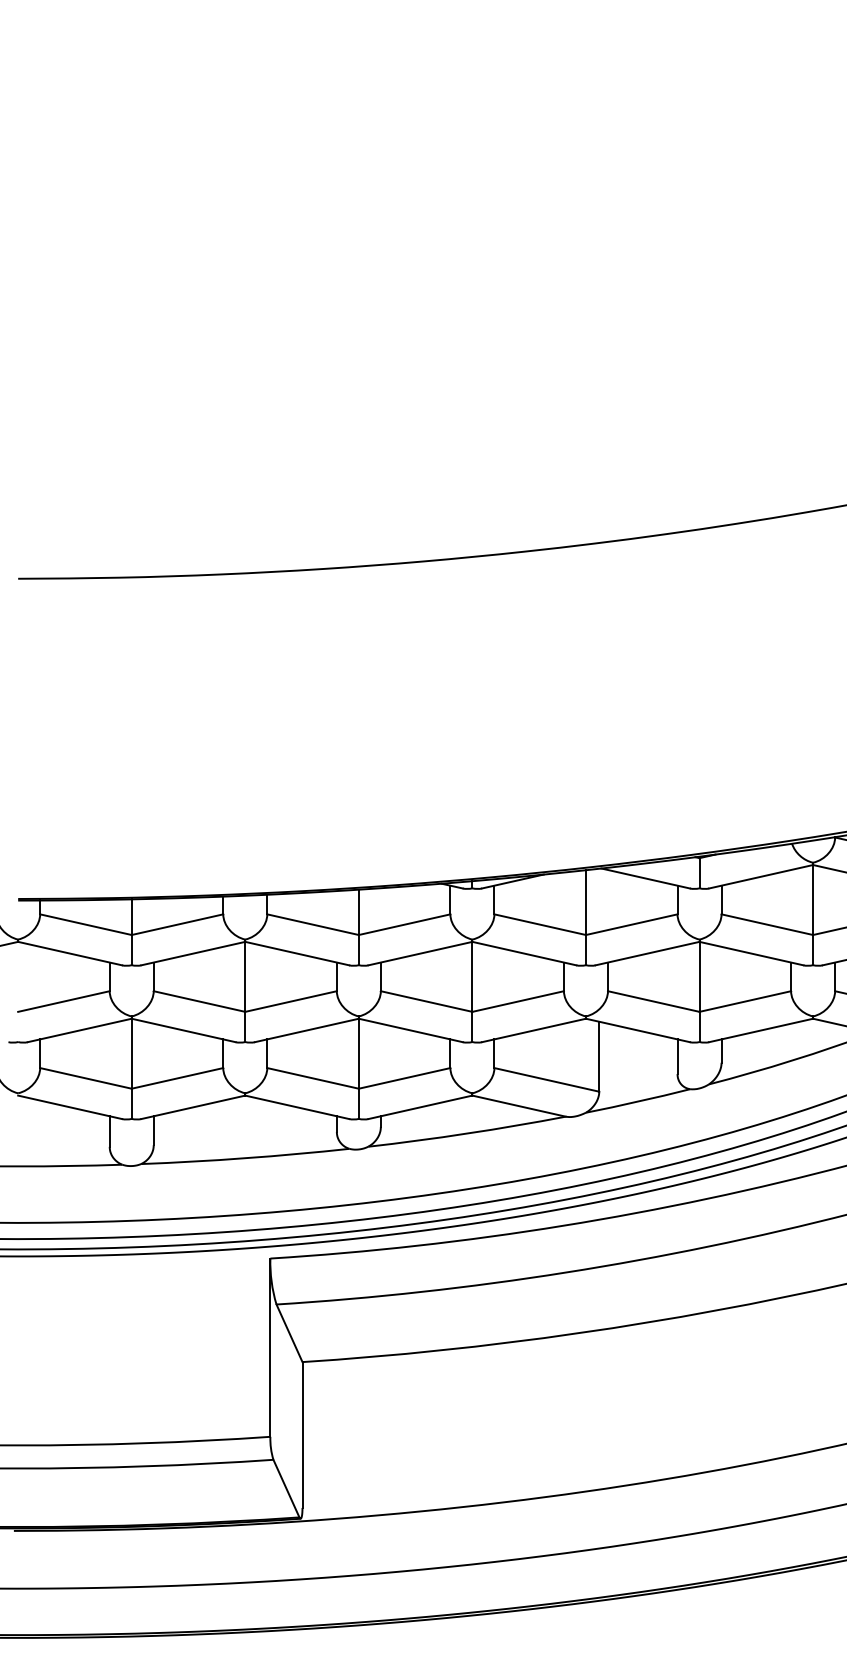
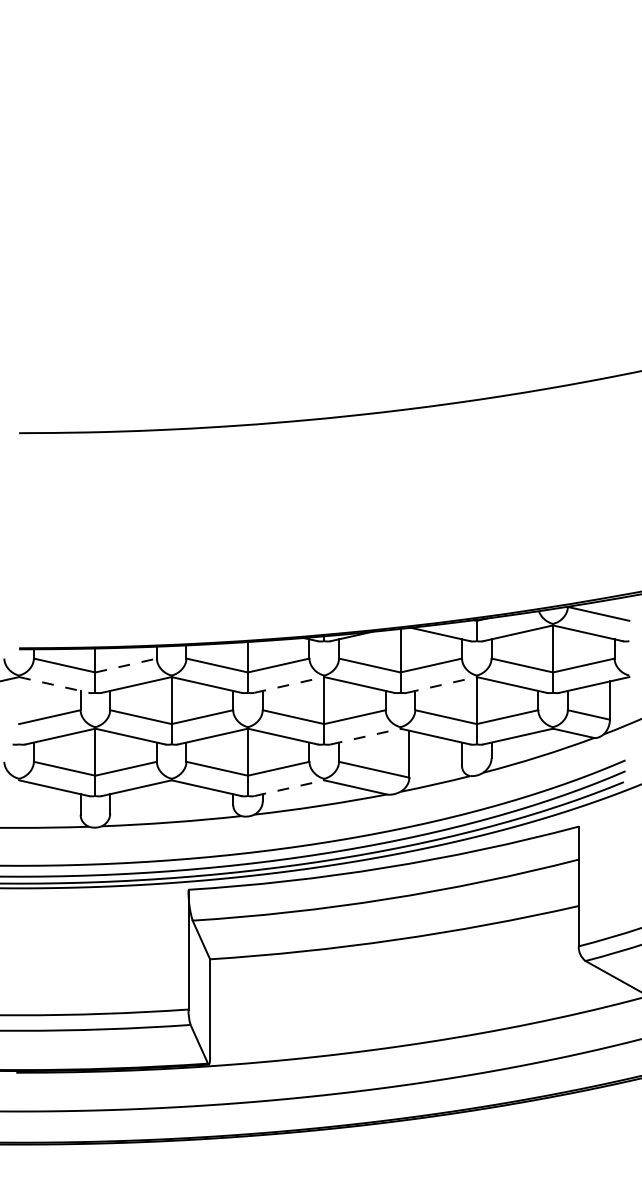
line: (178, 924) -> (126, 665), solid -> dashed
line: (70, 952) -> (54, 684), solid -> dashed
line: (420, 952) -> (289, 684), solid -> dashed
line: (646, 952) -> (441, 684), solid -> dashed
line: (533, 1030) -> (365, 736), solid -> dashed
line: (420, 1107) -> (289, 788), solid -> dashed

